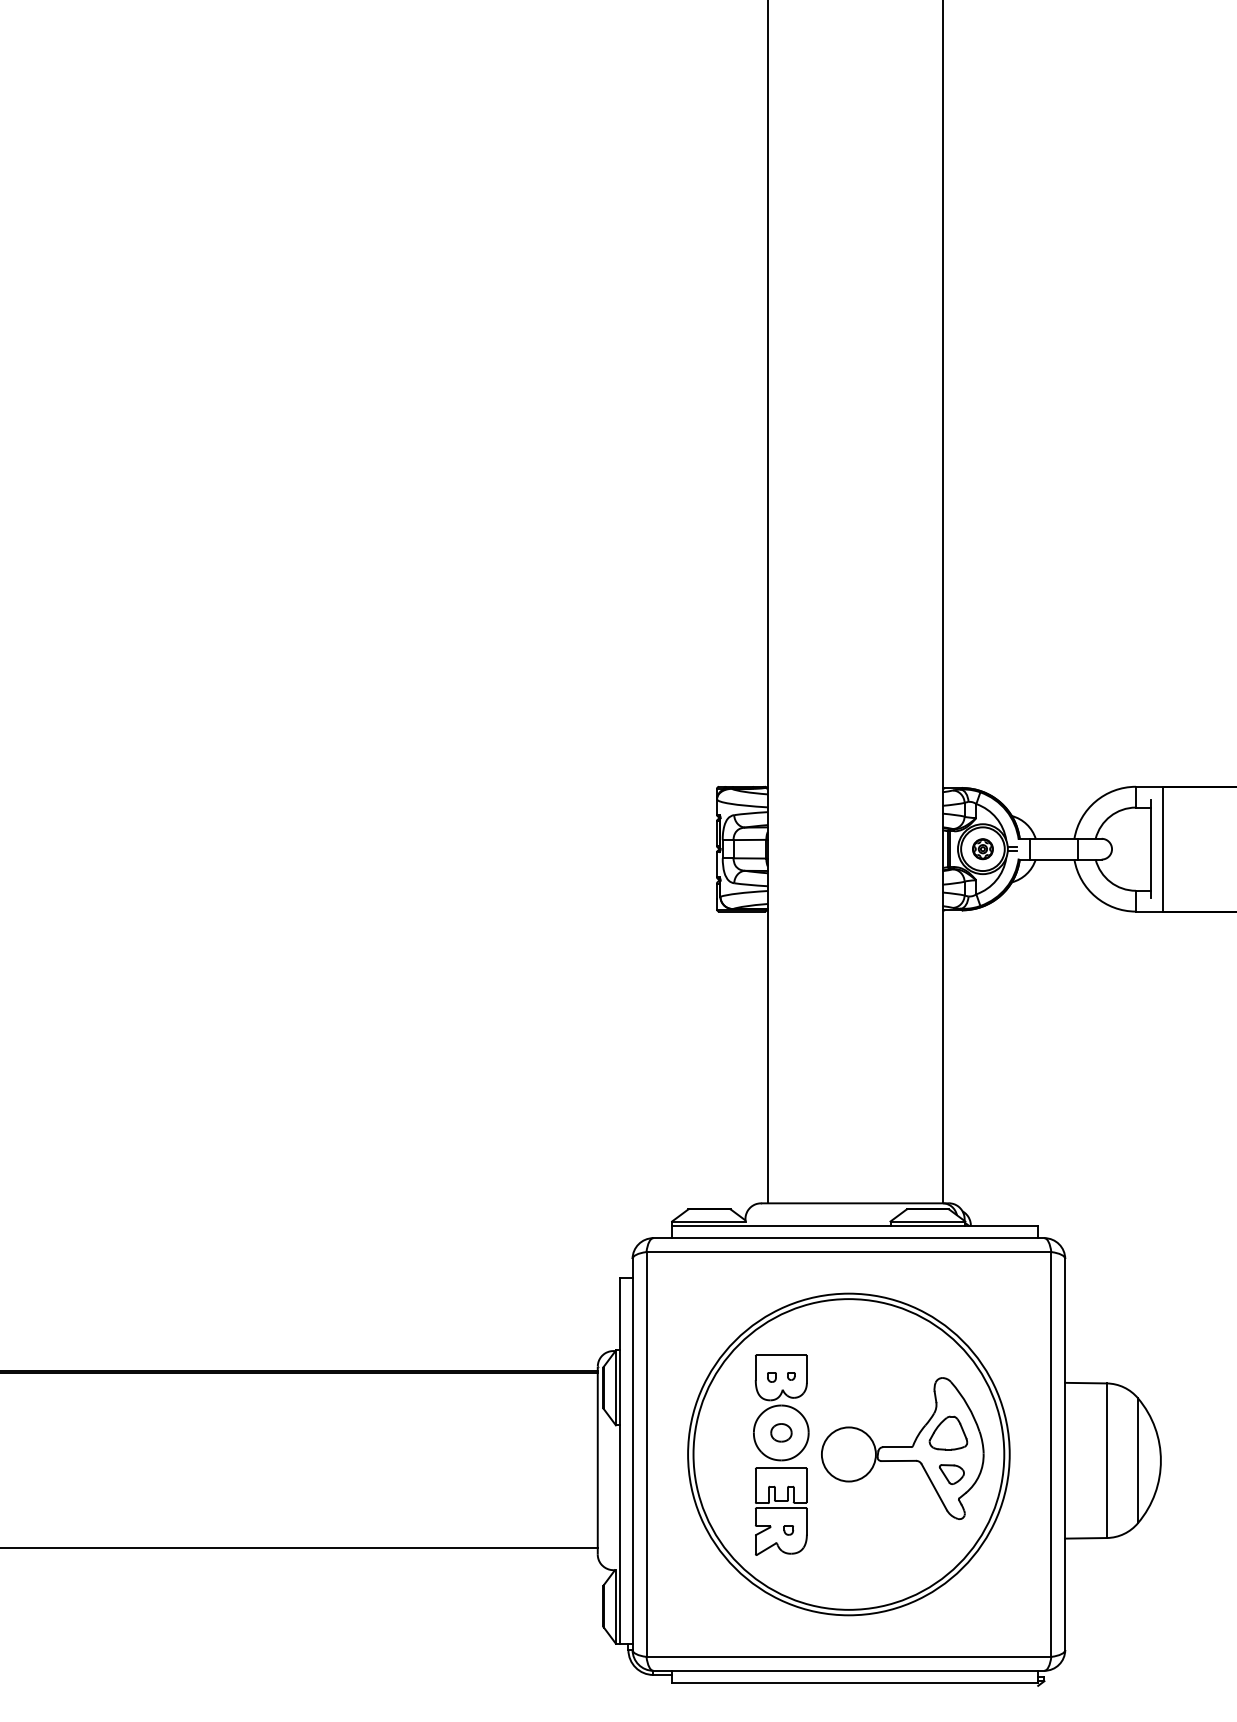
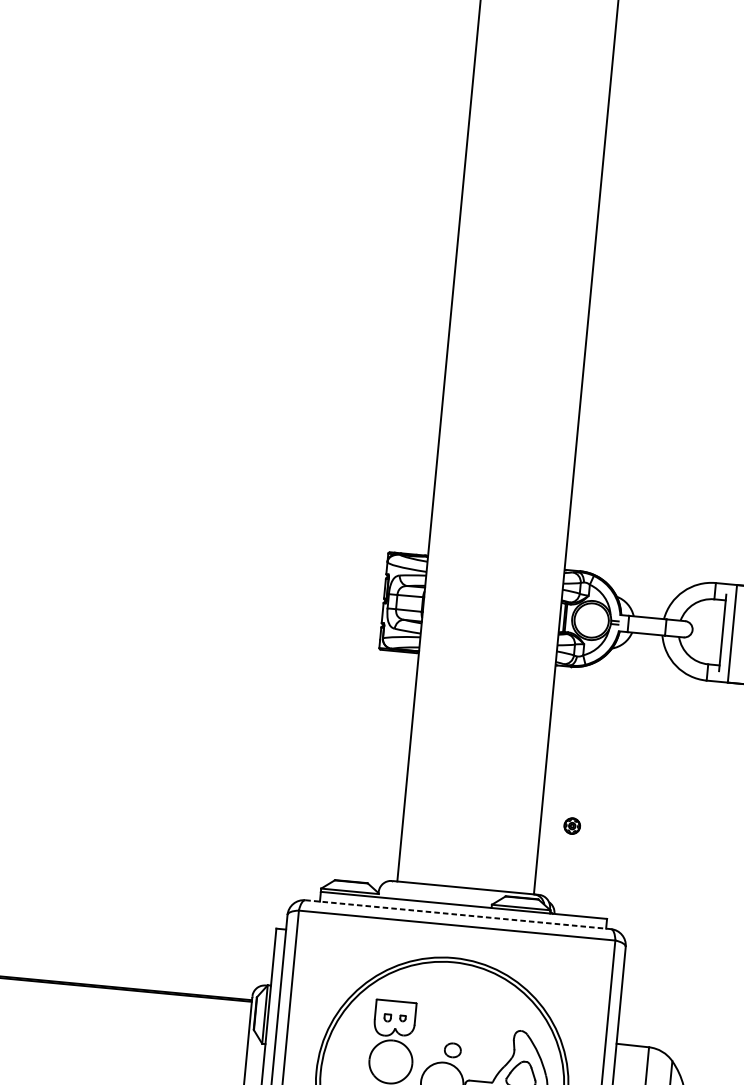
part: (982, 849) -> (571, 826), moved
line: (848, 1238) -> (457, 914), solid -> dashed
part: (781, 1432) -> (452, 1050), moved

